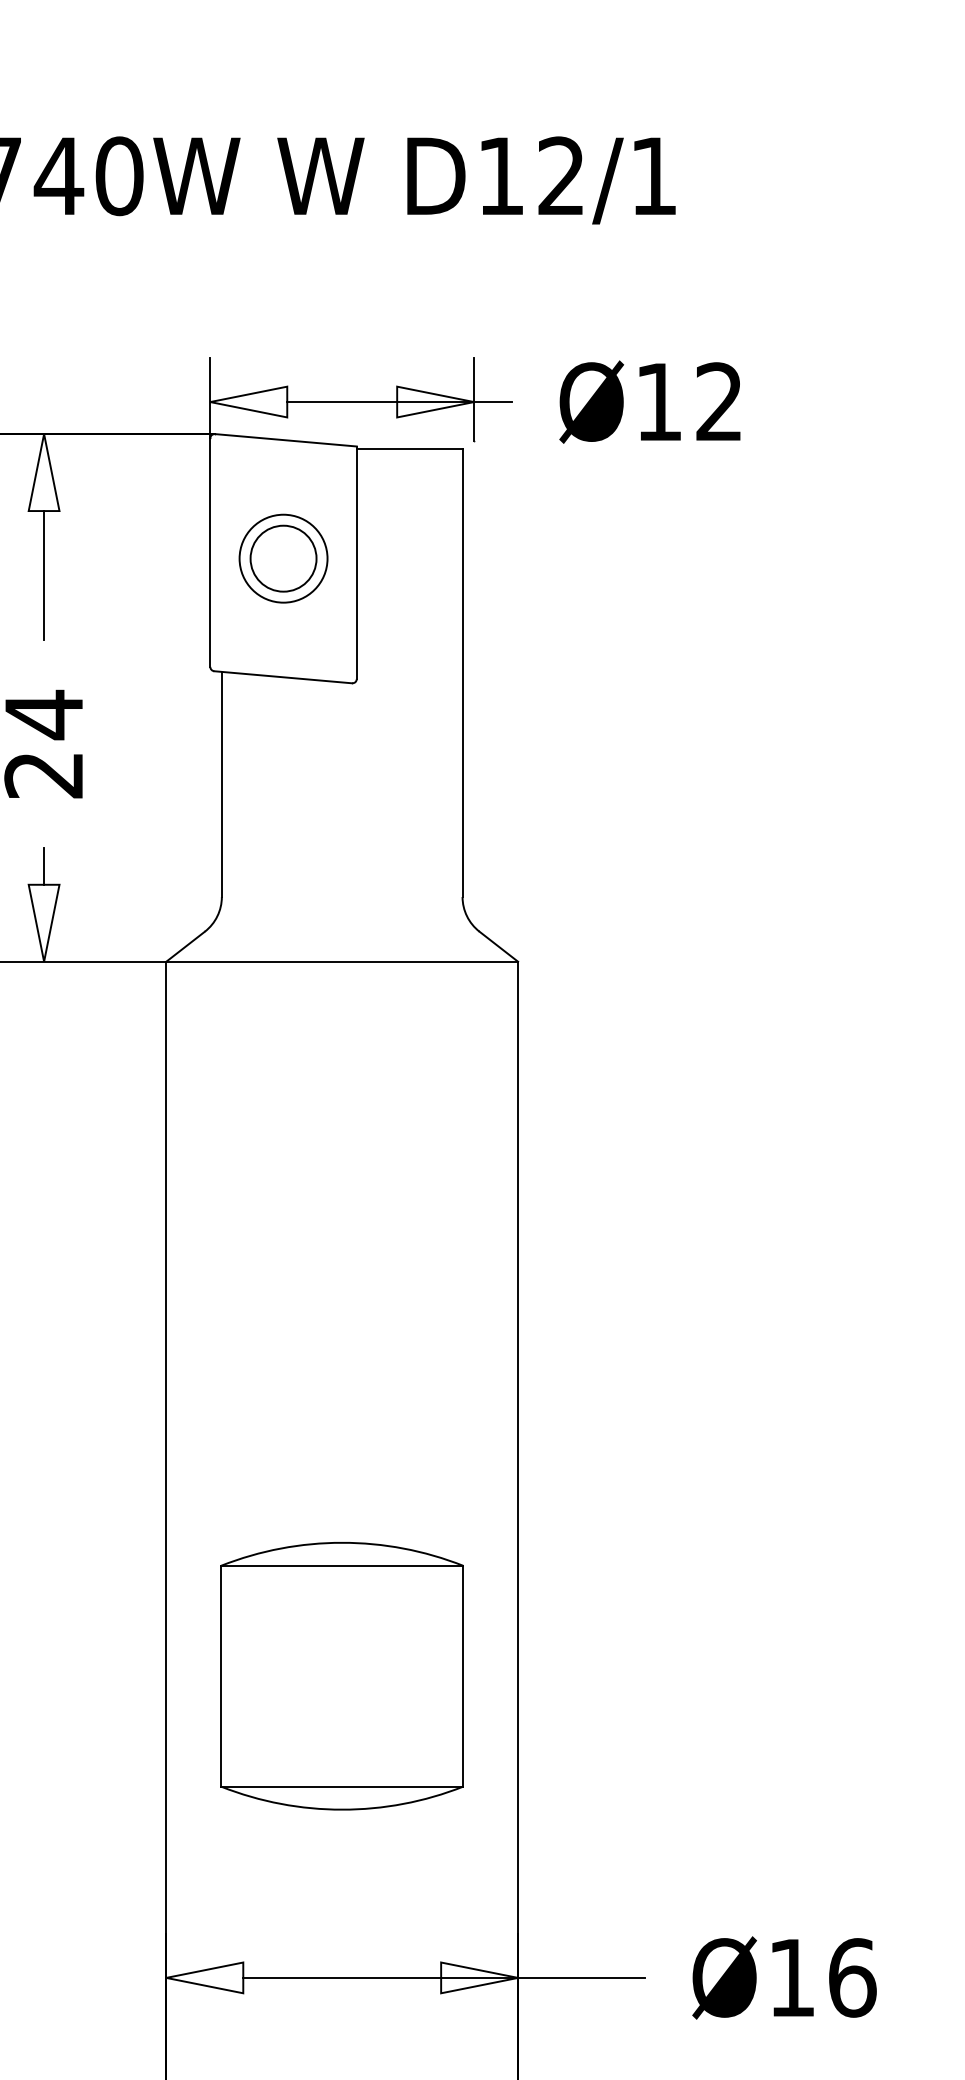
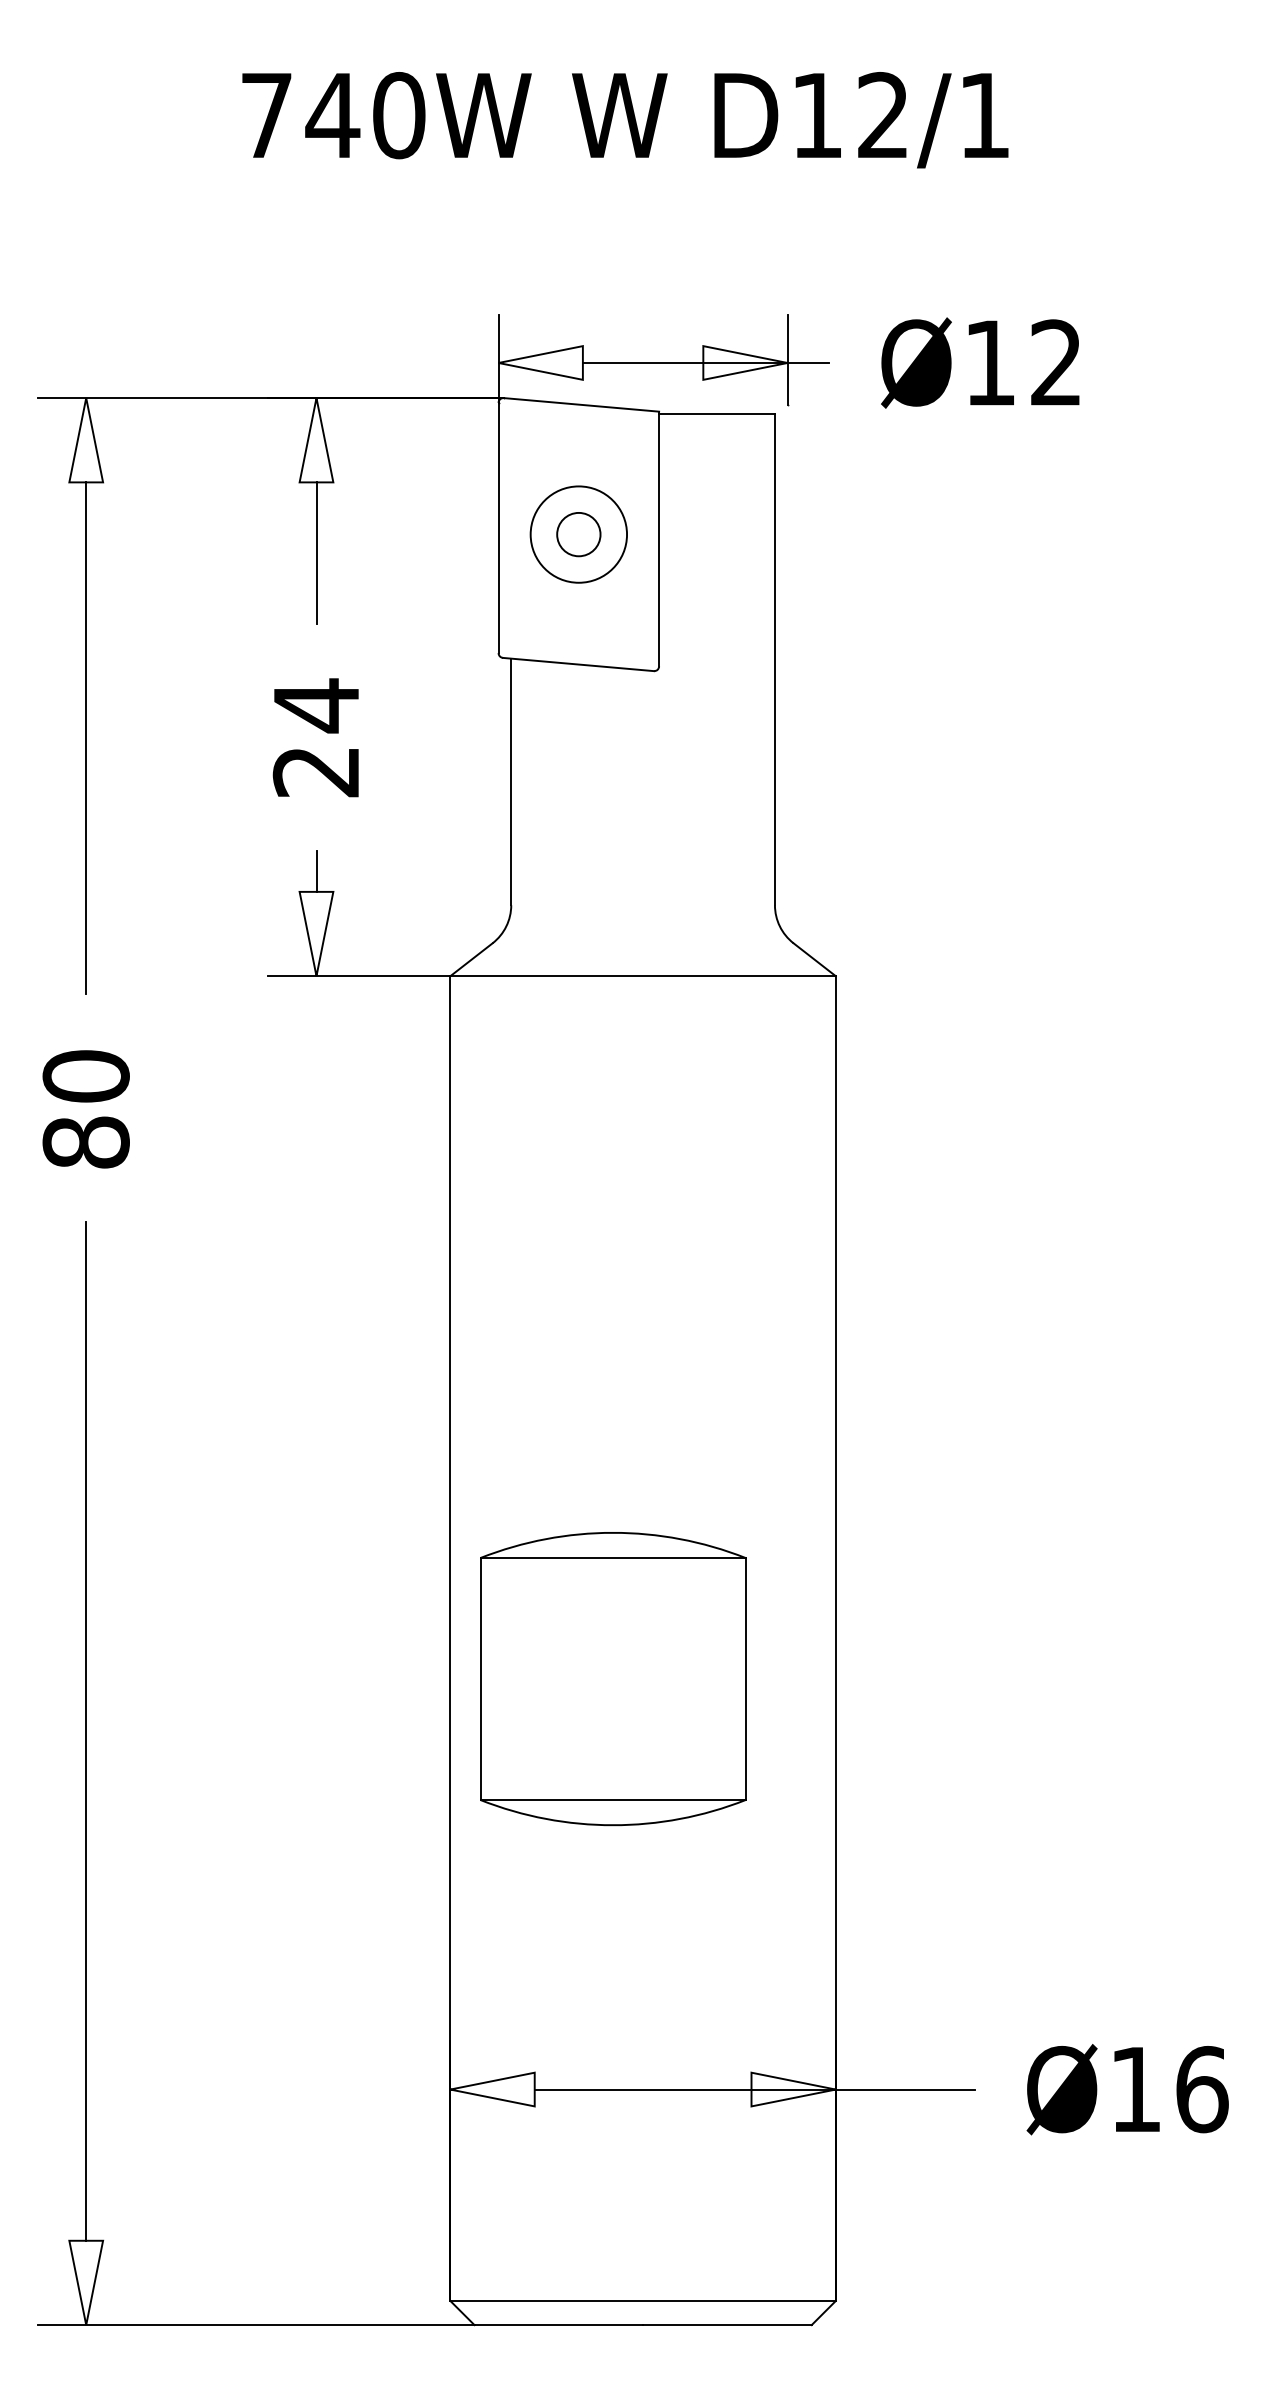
circle: (283, 558) -> (578, 534), size x0.6
part: (342, 1676) -> (613, 1679), moved

